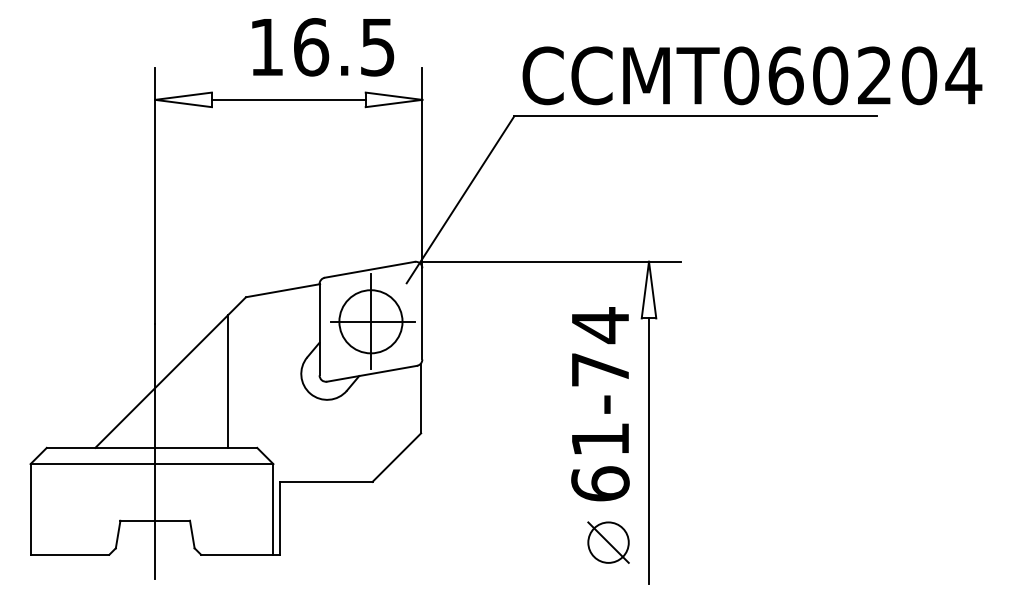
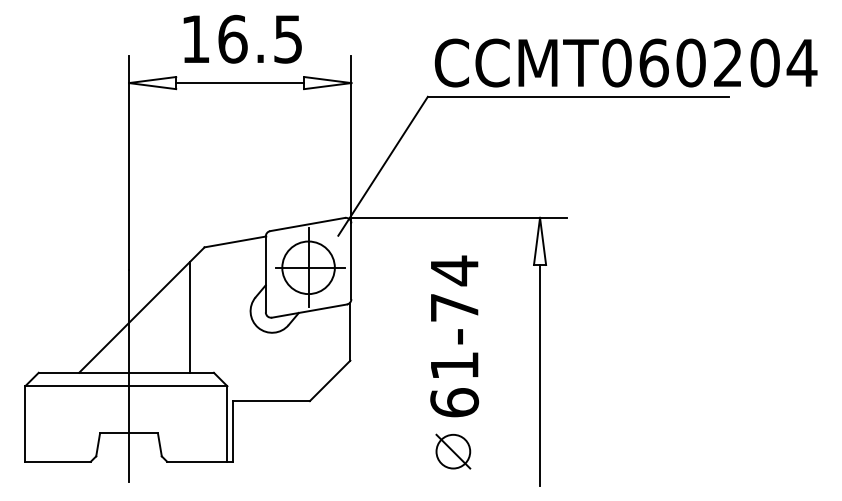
text: (322, 46) -> (242, 38), moved
text: (600, 404) -> (454, 336), moved
part: (608, 542) -> (453, 451), moved

